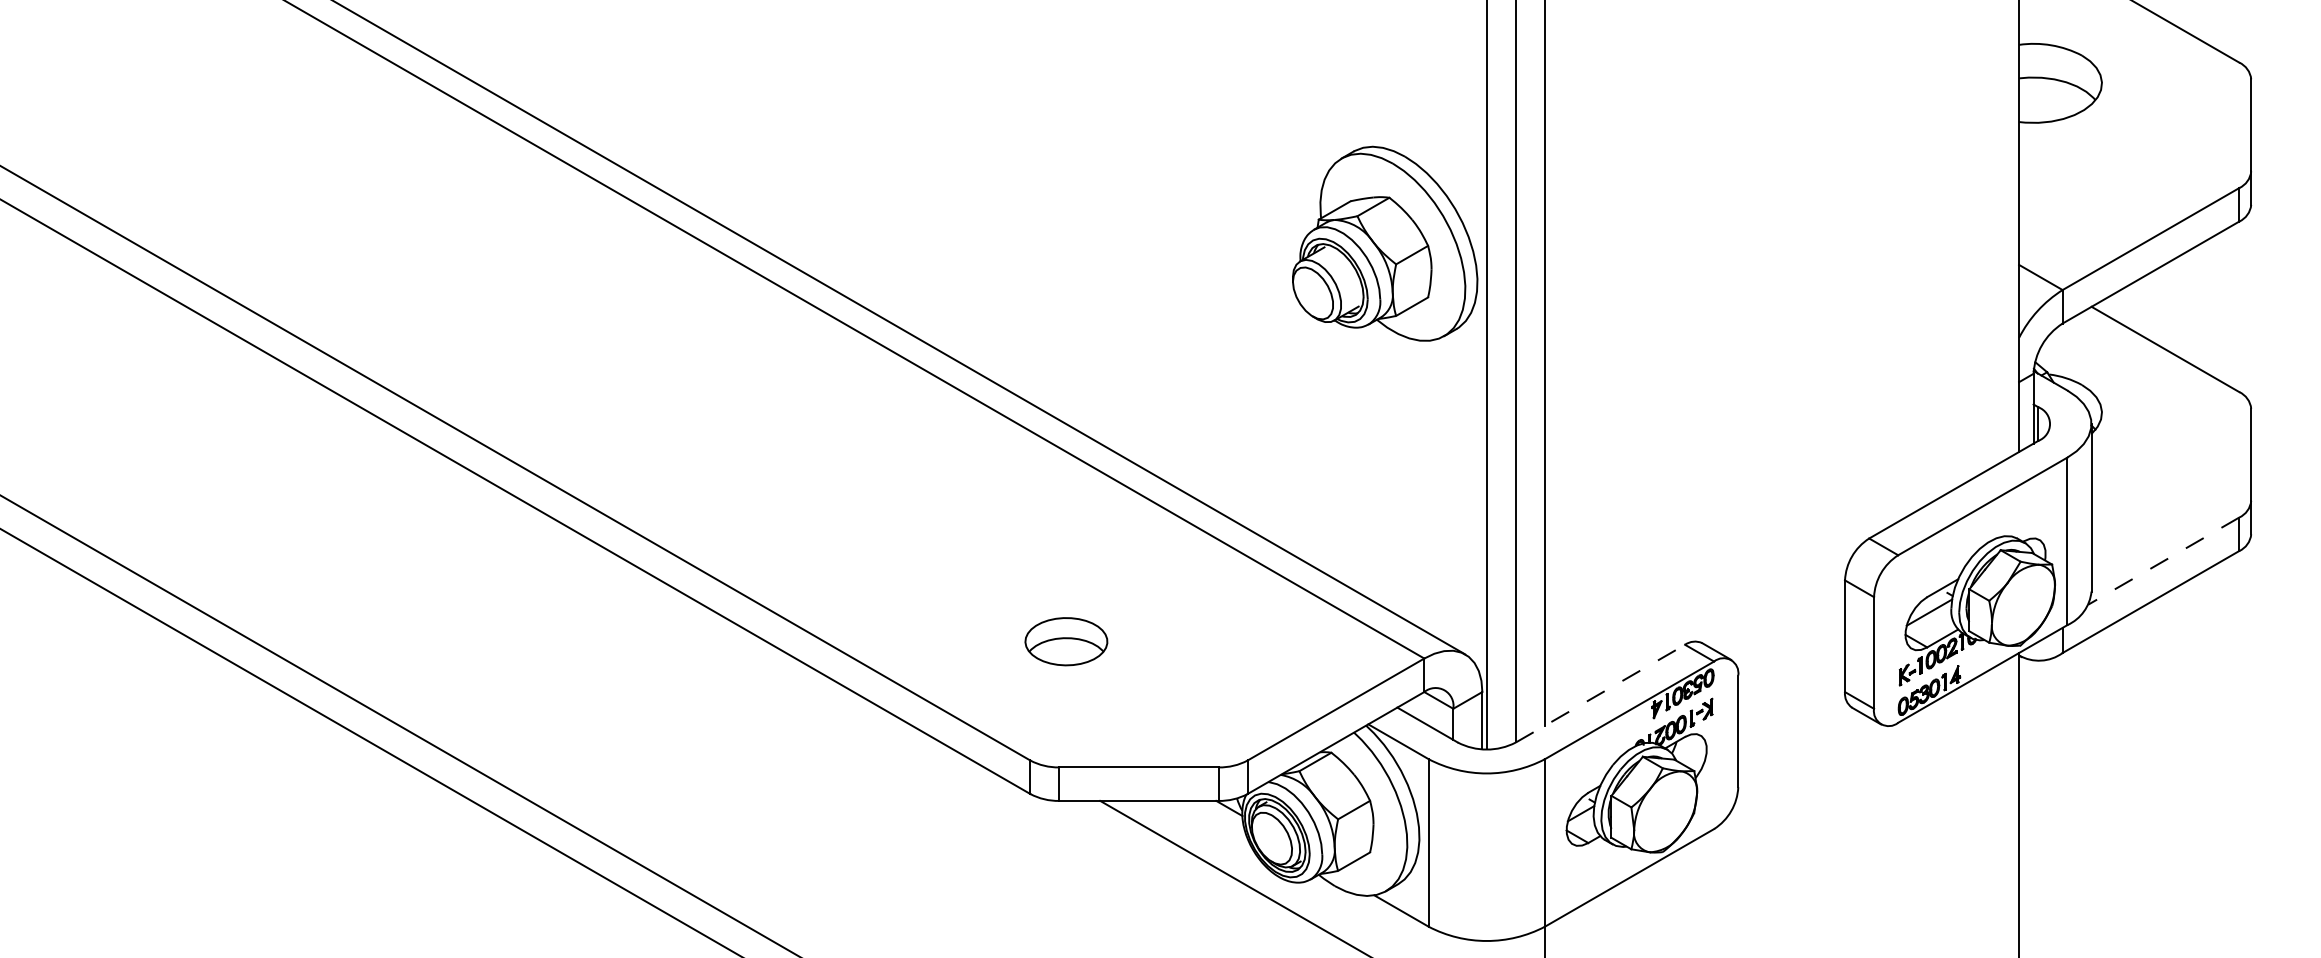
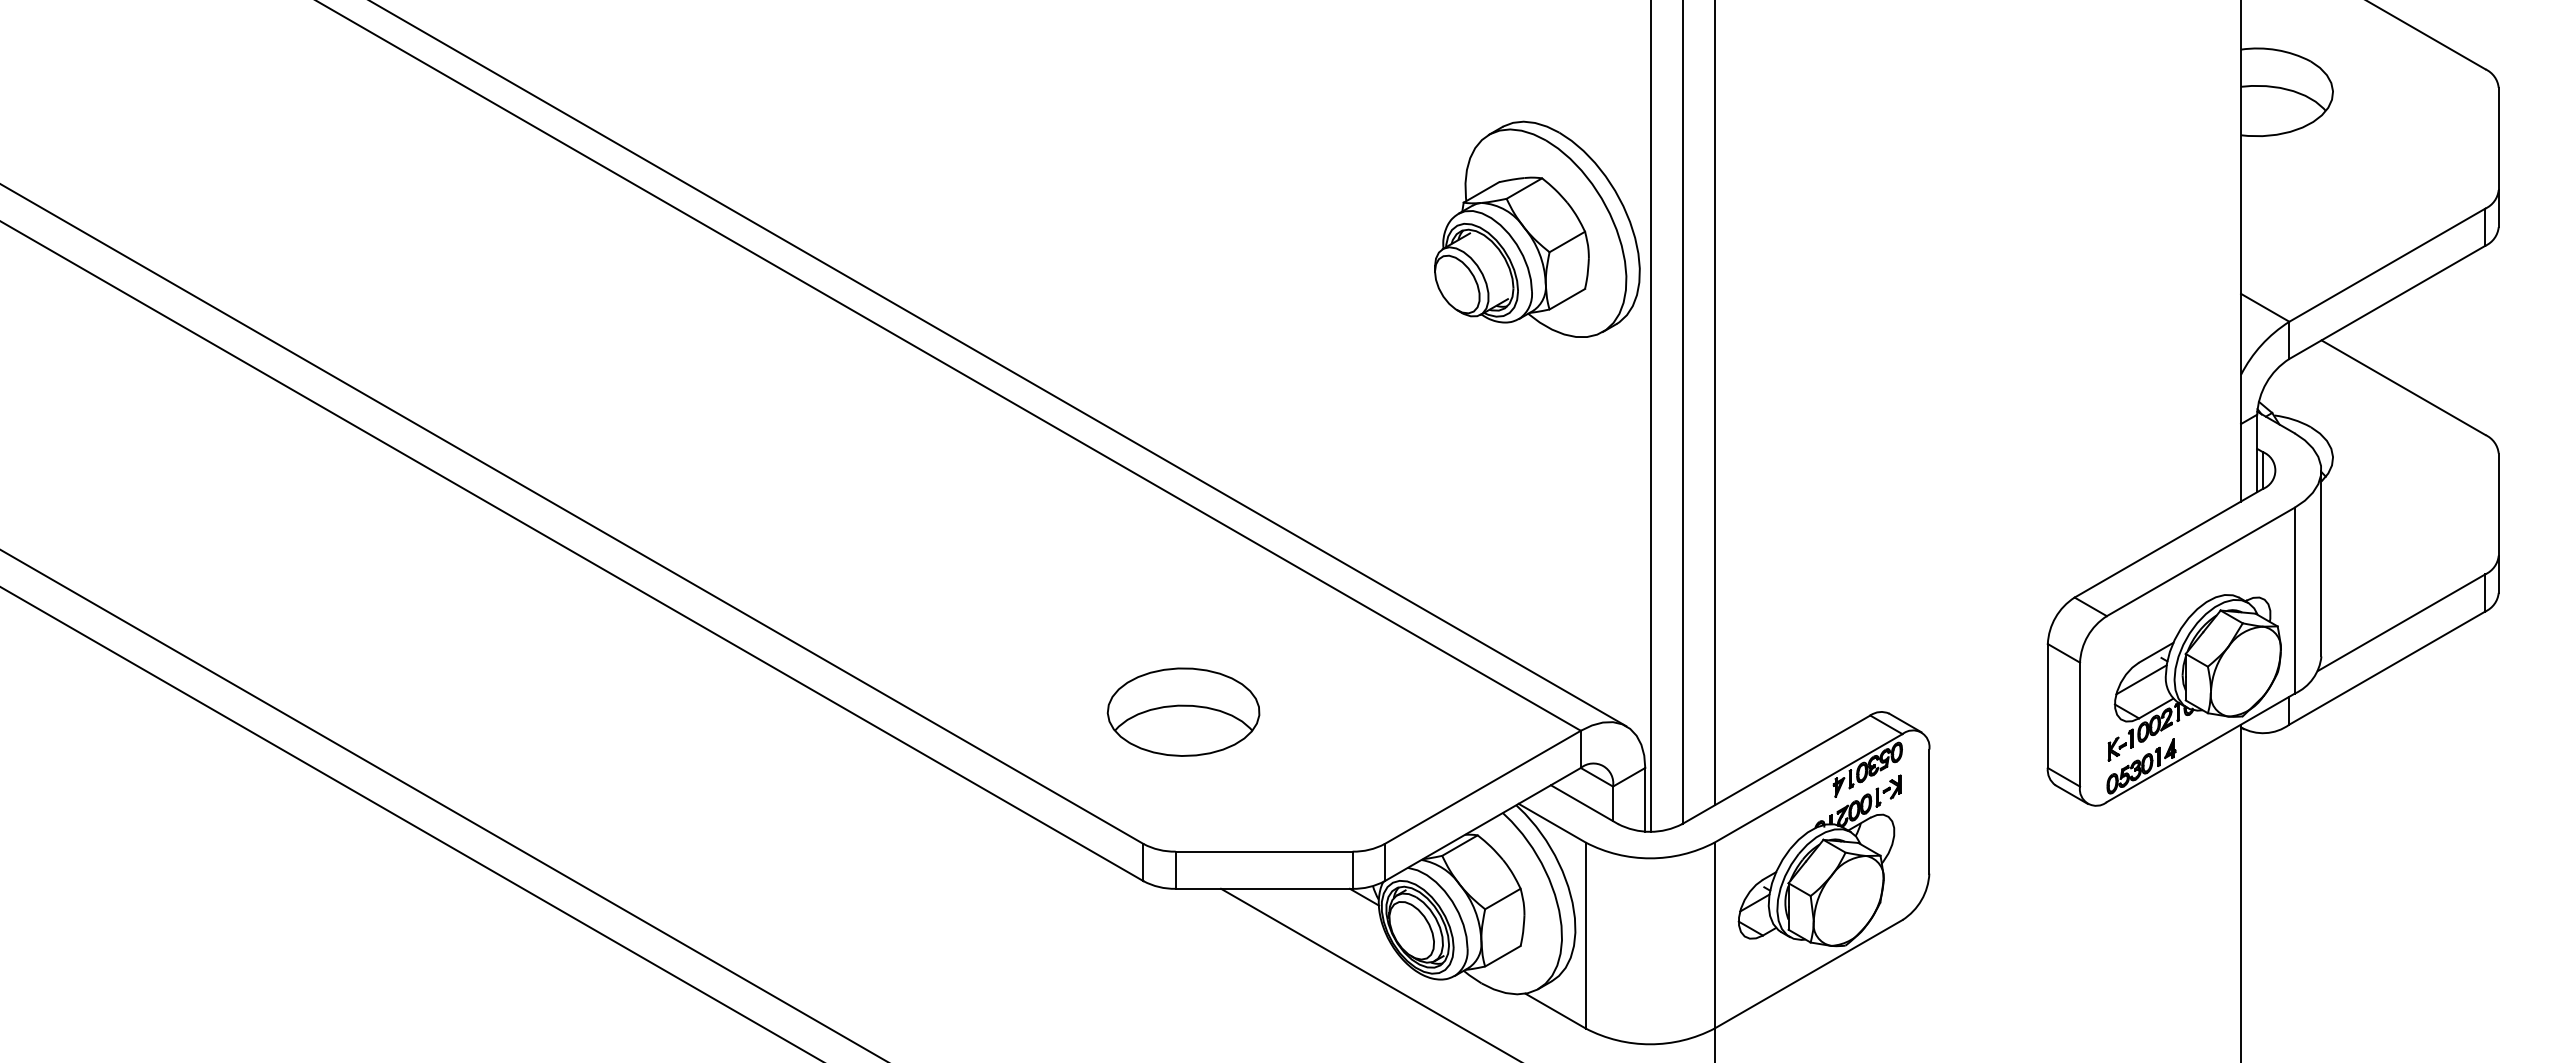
part: (1385, 242) -> (1537, 228), moved
line: (2163, 560) -> (2401, 622), dashed -> solid
part: (1066, 641) -> (1183, 711), size x1.67
line: (1600, 693) -> (1776, 769), dashed -> solid

